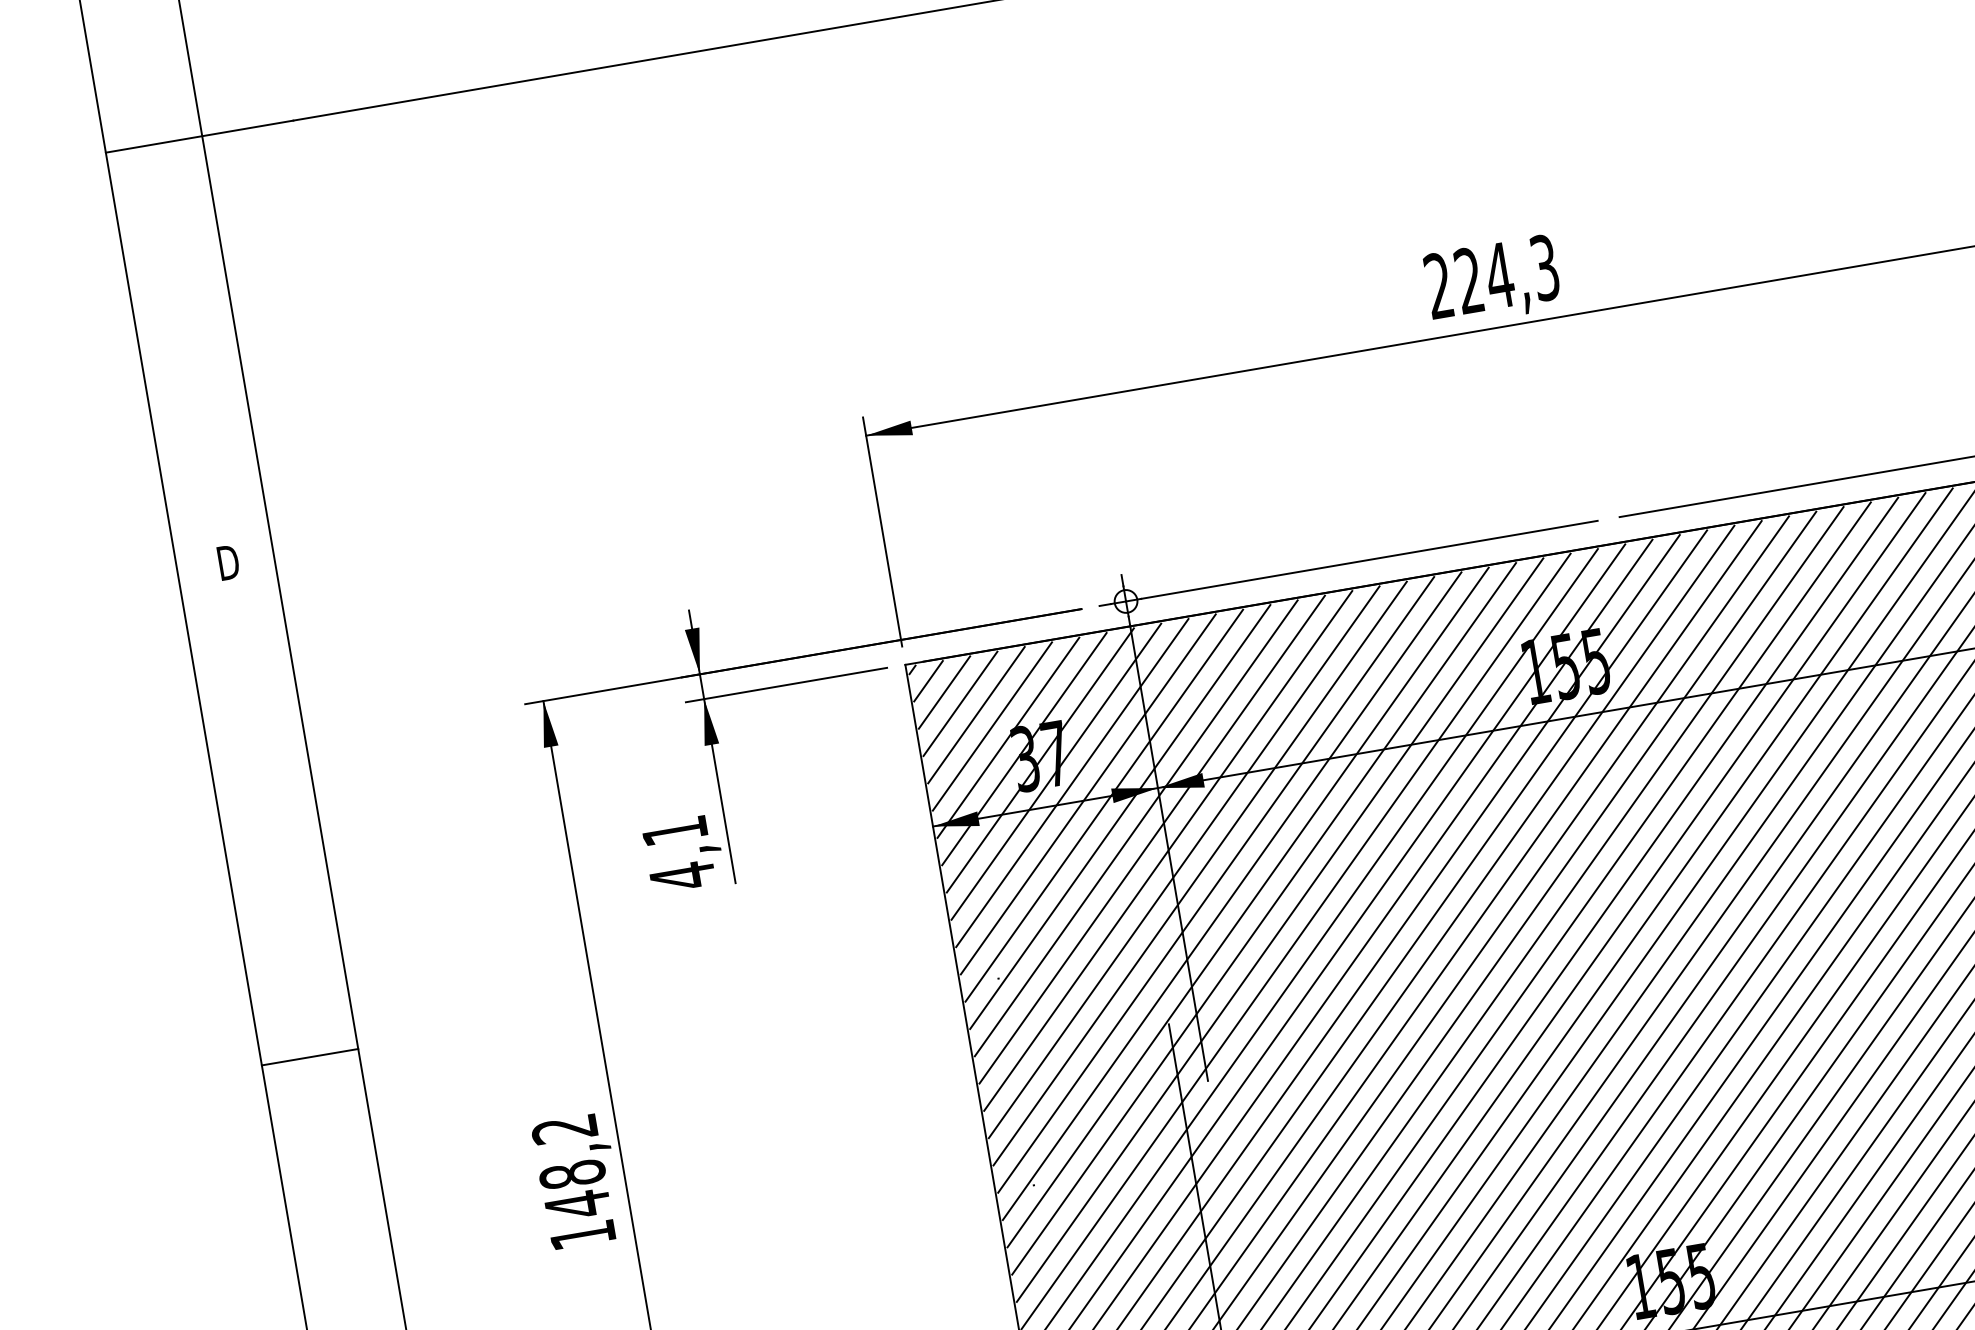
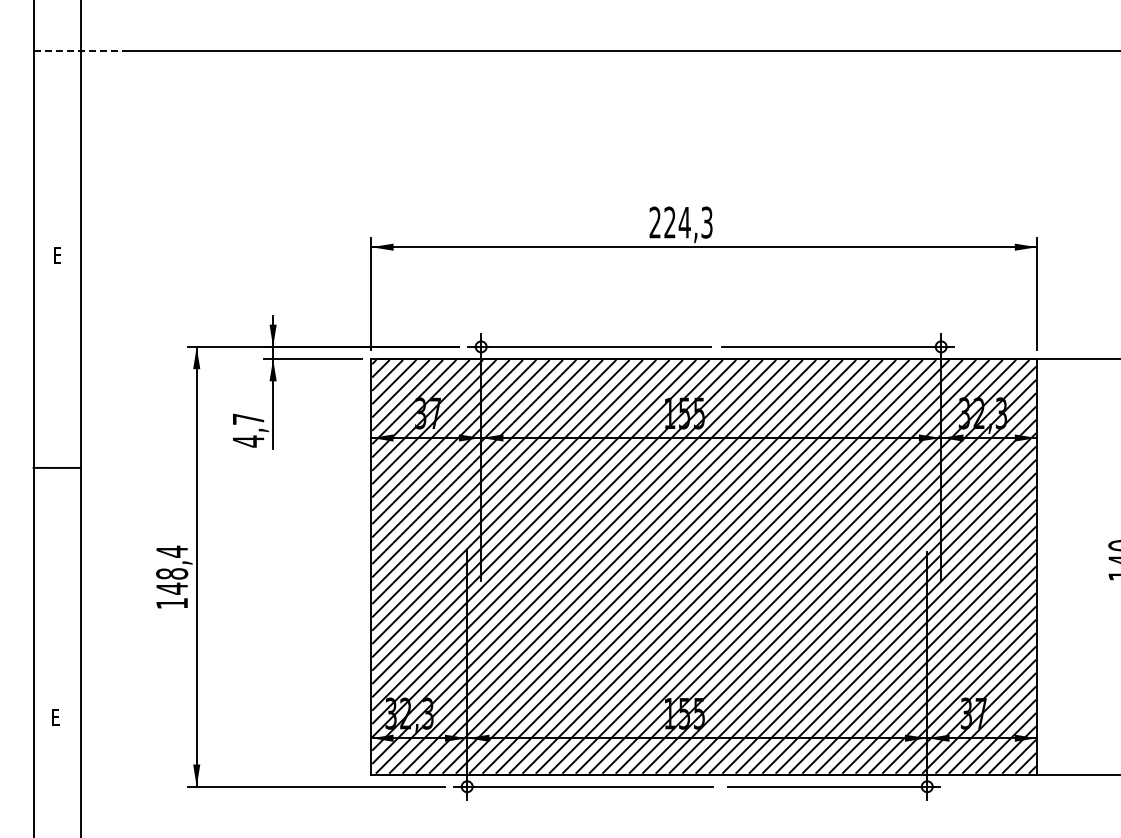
line: (199, 137) -> (79, 51), solid -> dashed
text: (228, 562) -> (58, 255), D -> E
text: (674, 829) -> (248, 418), 4,1 -> 4,7
line: (308, 1056) -> (56, 467), moved
text: (563, 1128) -> (171, 551), 148,2 -> 148,4

